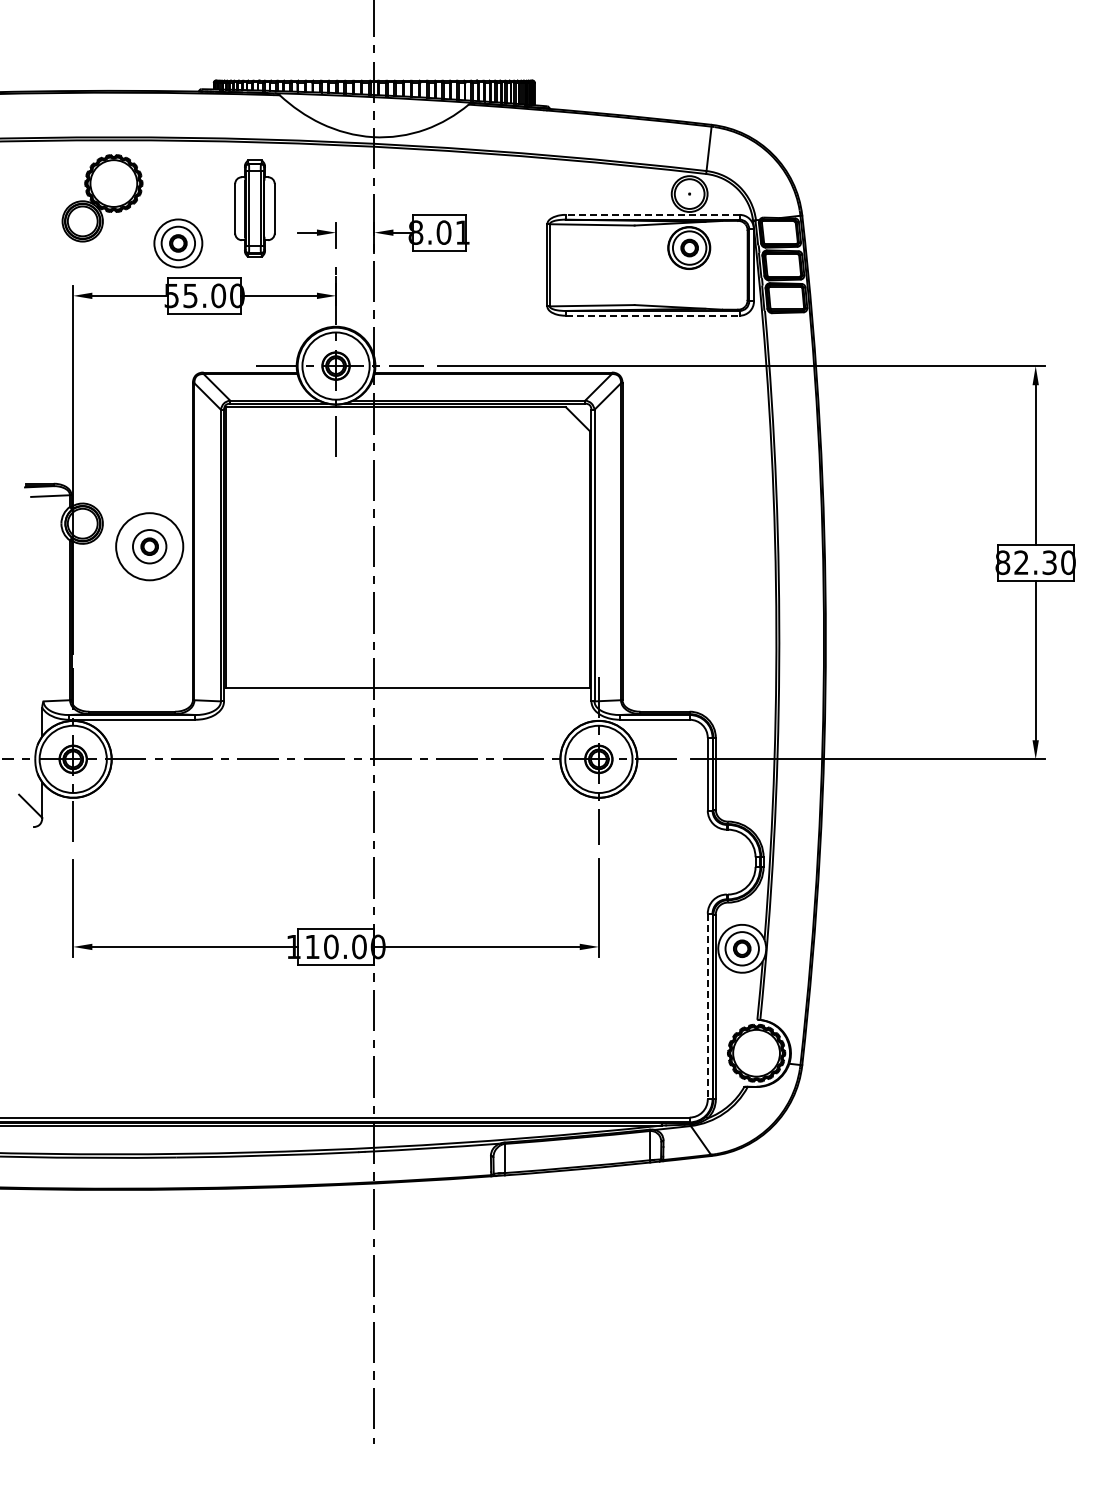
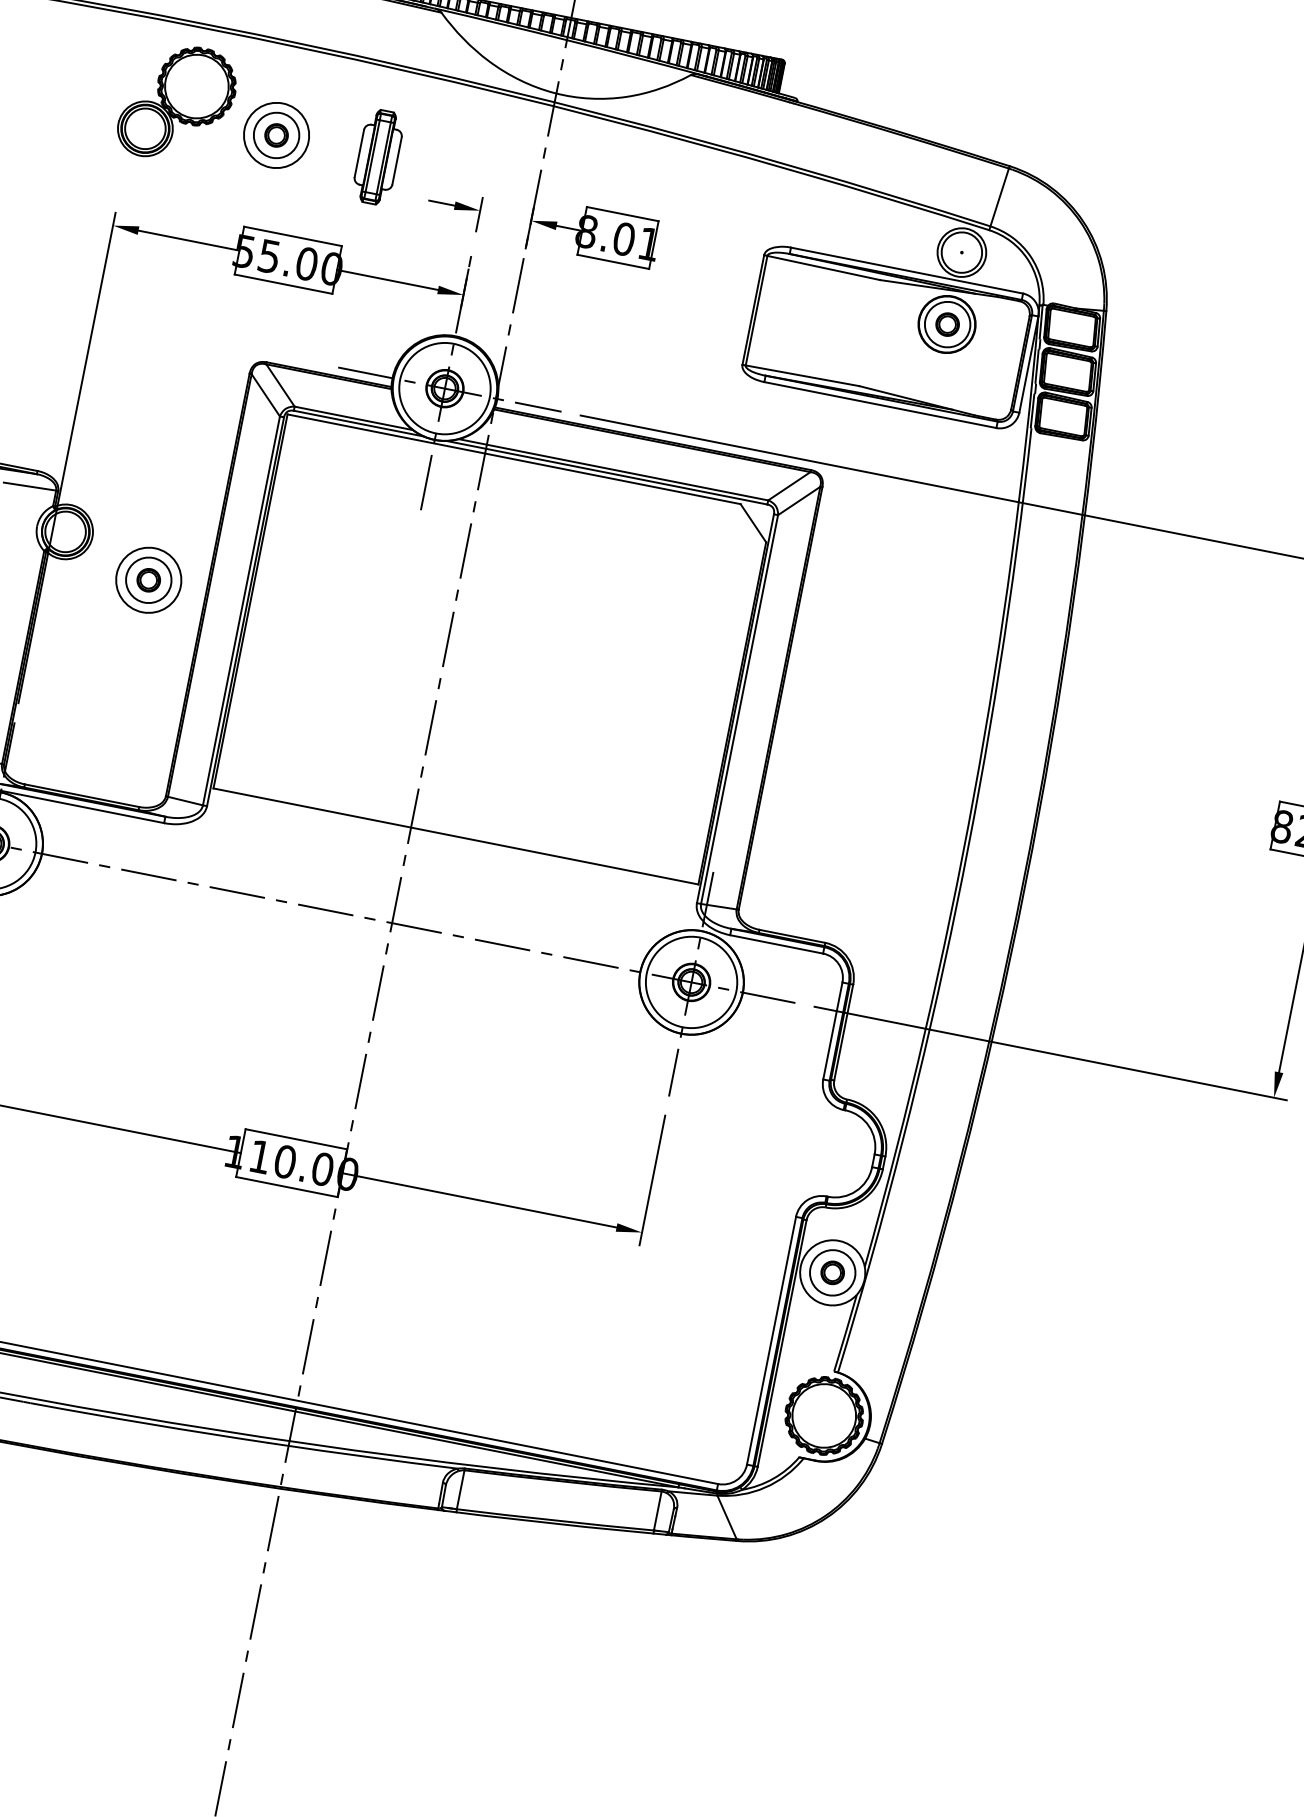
part: (254, 208) -> (377, 156), size x0.71
line: (652, 214) -> (906, 270), dashed -> solid
part: (178, 243) -> (276, 135), moved
line: (653, 315) -> (881, 404), dashed -> solid
circle: (149, 546) -> (148, 579), size x0.71
line: (707, 1006) -> (771, 1340), dashed -> solid

